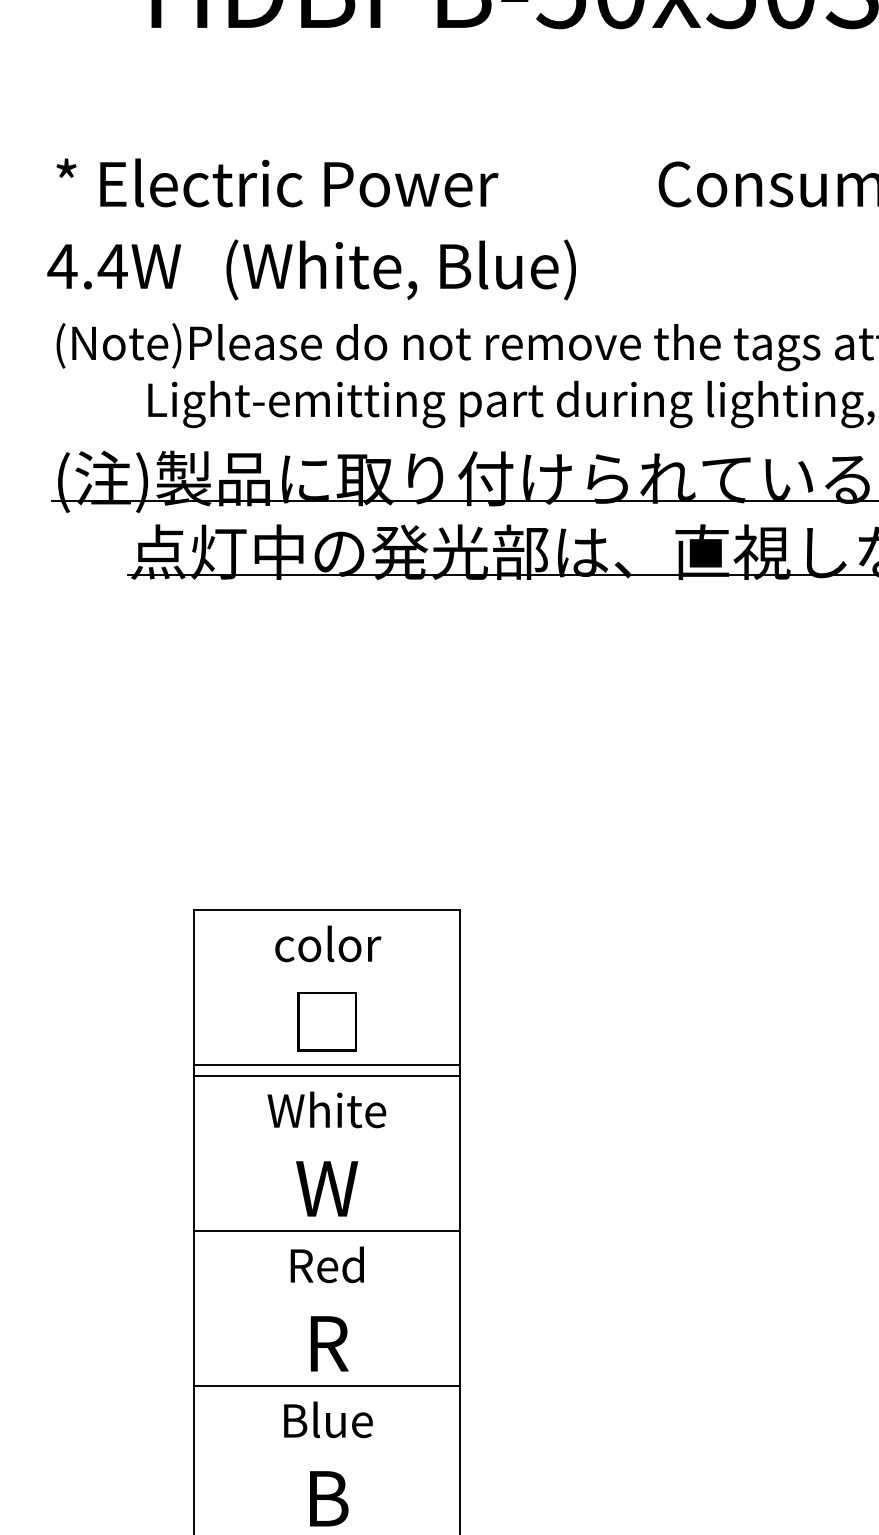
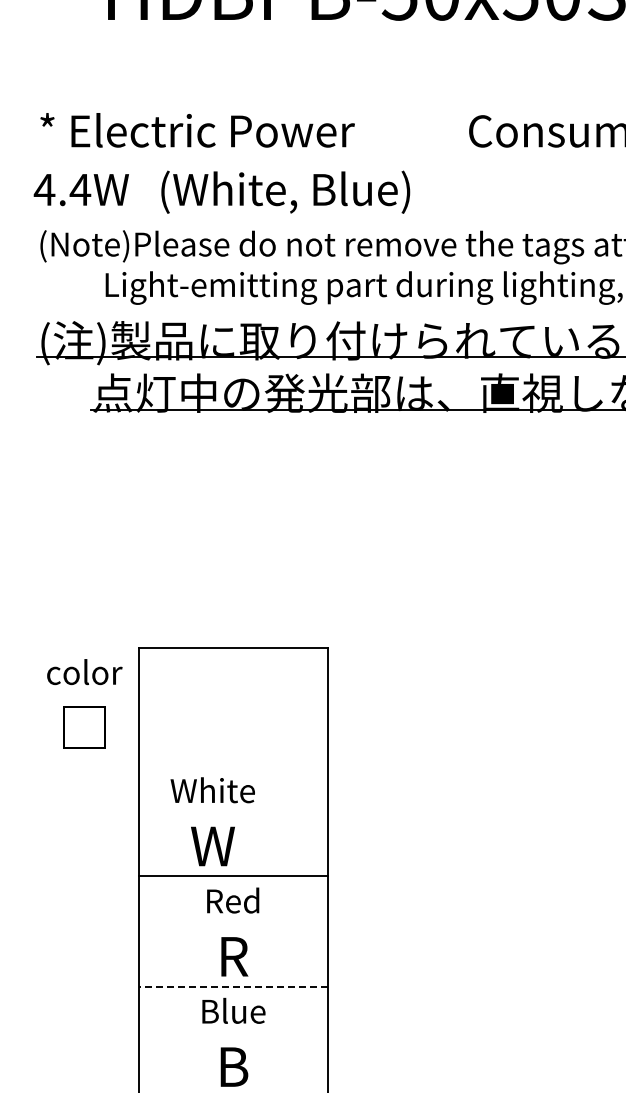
text: (327, 988) -> (84, 703), moved
line: (326, 1065) -> (232, 758), removed
line: (326, 1076) -> (232, 766), removed
text: (326, 1153) -> (212, 821), moved
line: (327, 1385) -> (233, 986), solid -> dashed

